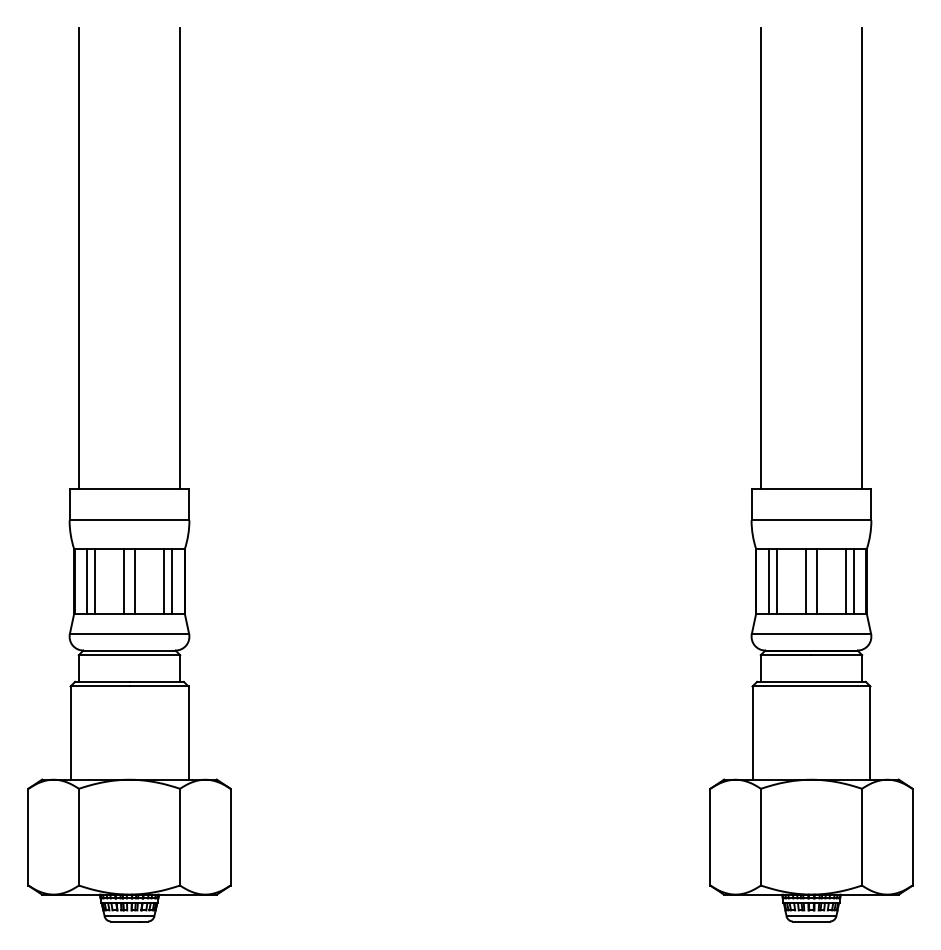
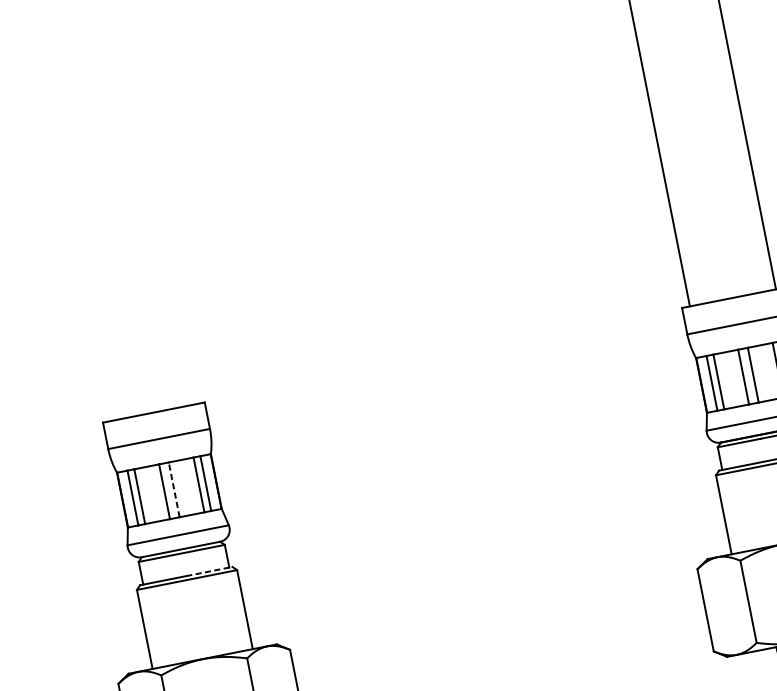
line: (78, 258) -> (71, 225), removed
line: (180, 258) -> (158, 208), removed
line: (135, 580) -> (174, 489), solid -> dashed
line: (157, 681) -> (209, 571), solid -> dashed

